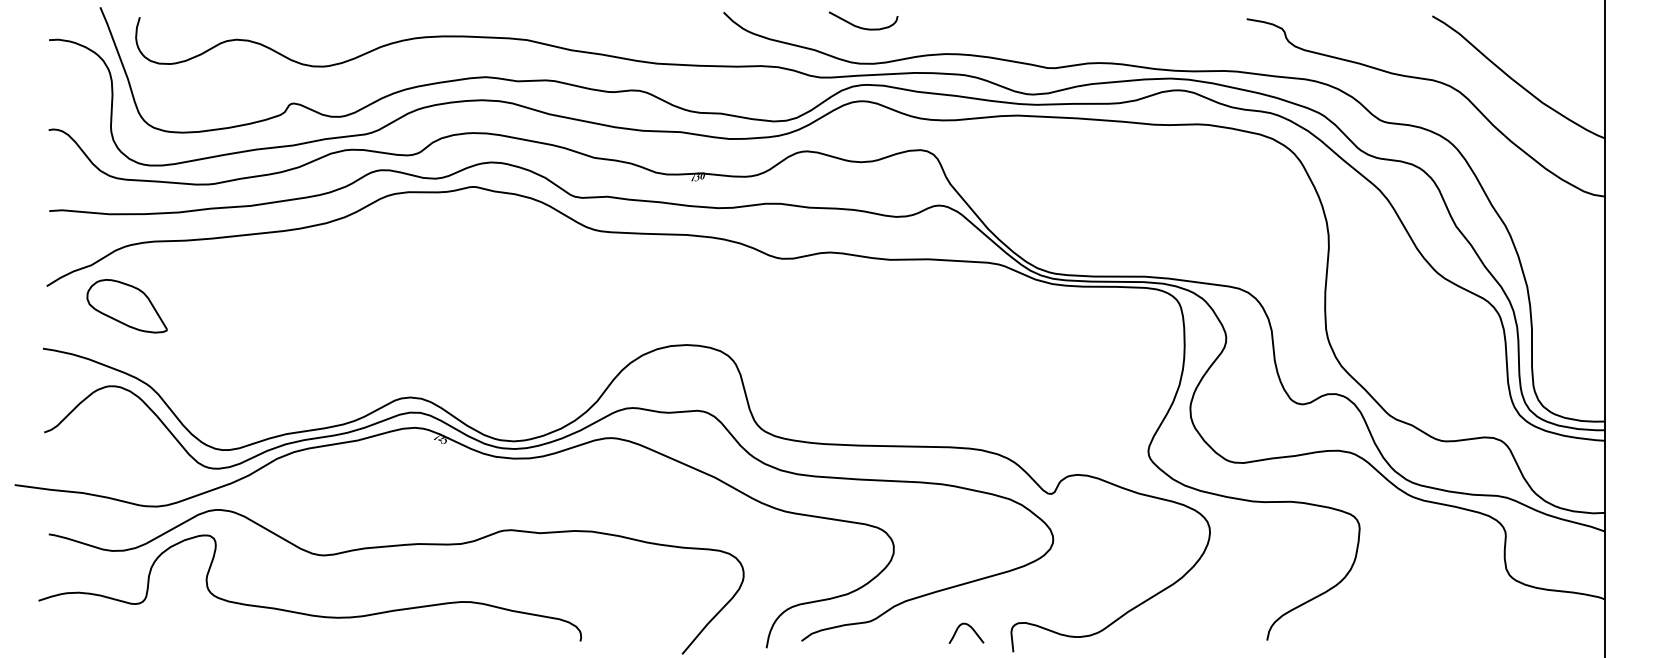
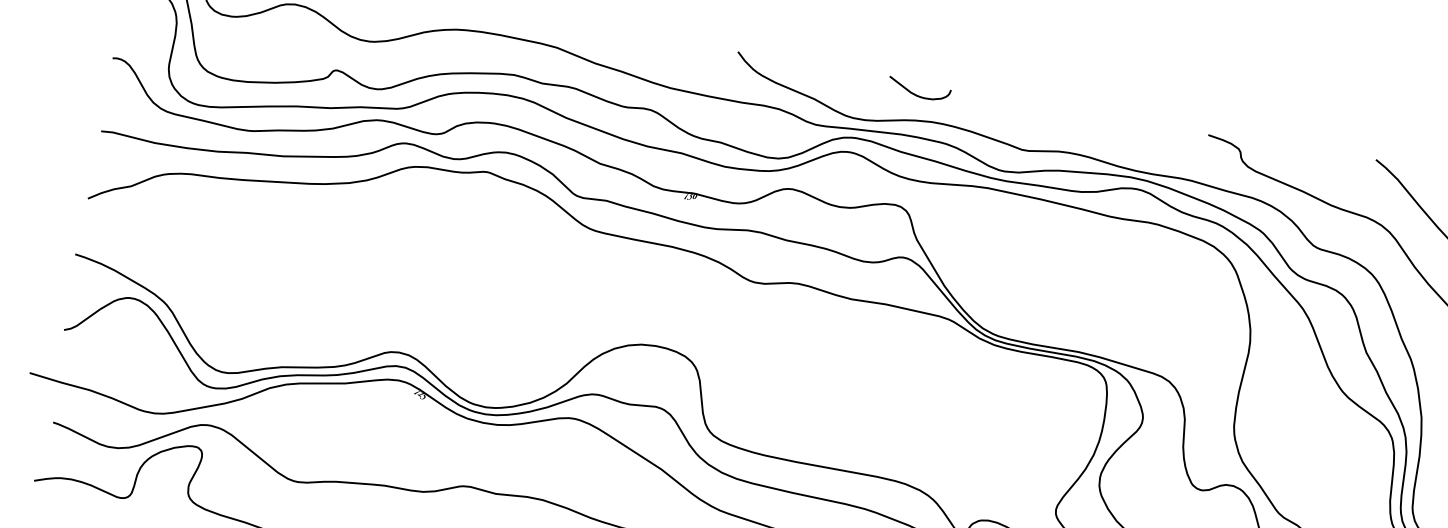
curve: (860, 26) -> (916, 93), moved
part: (126, 306) -> (156, 228), removed

